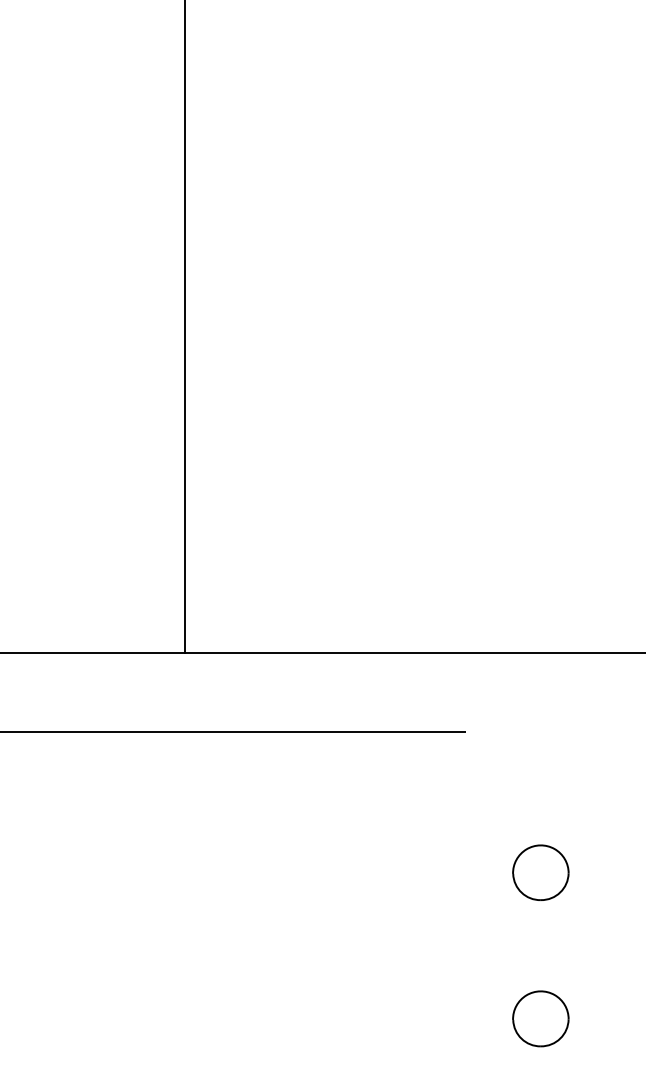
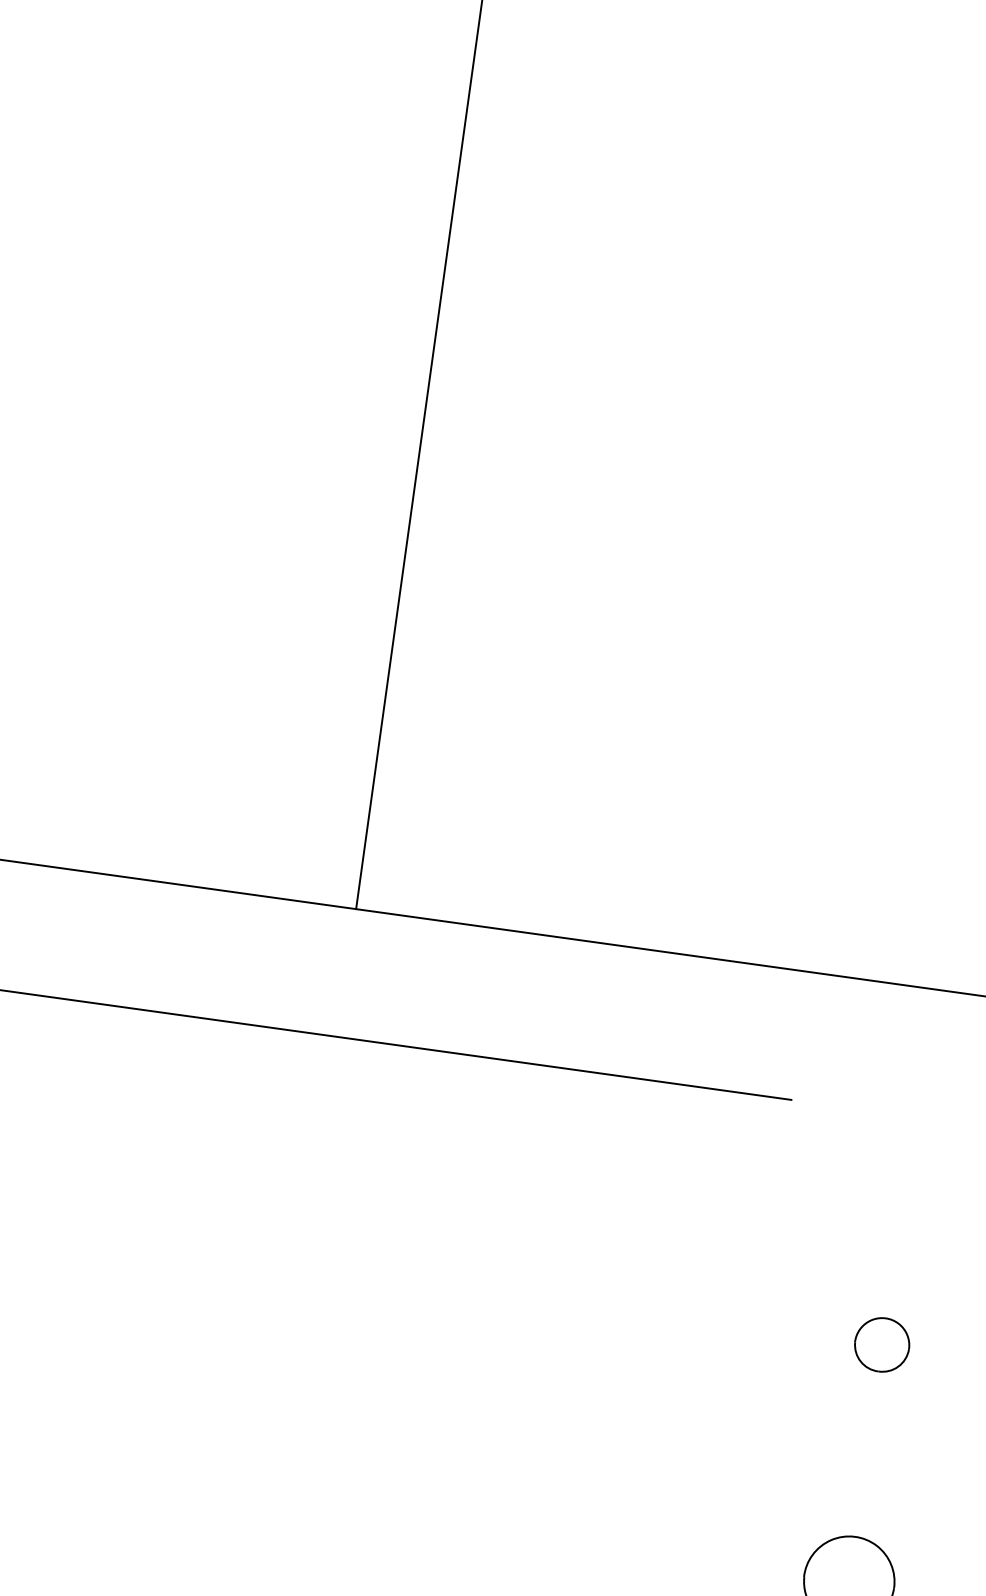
part: (540, 872) -> (881, 1344), size x0.6

